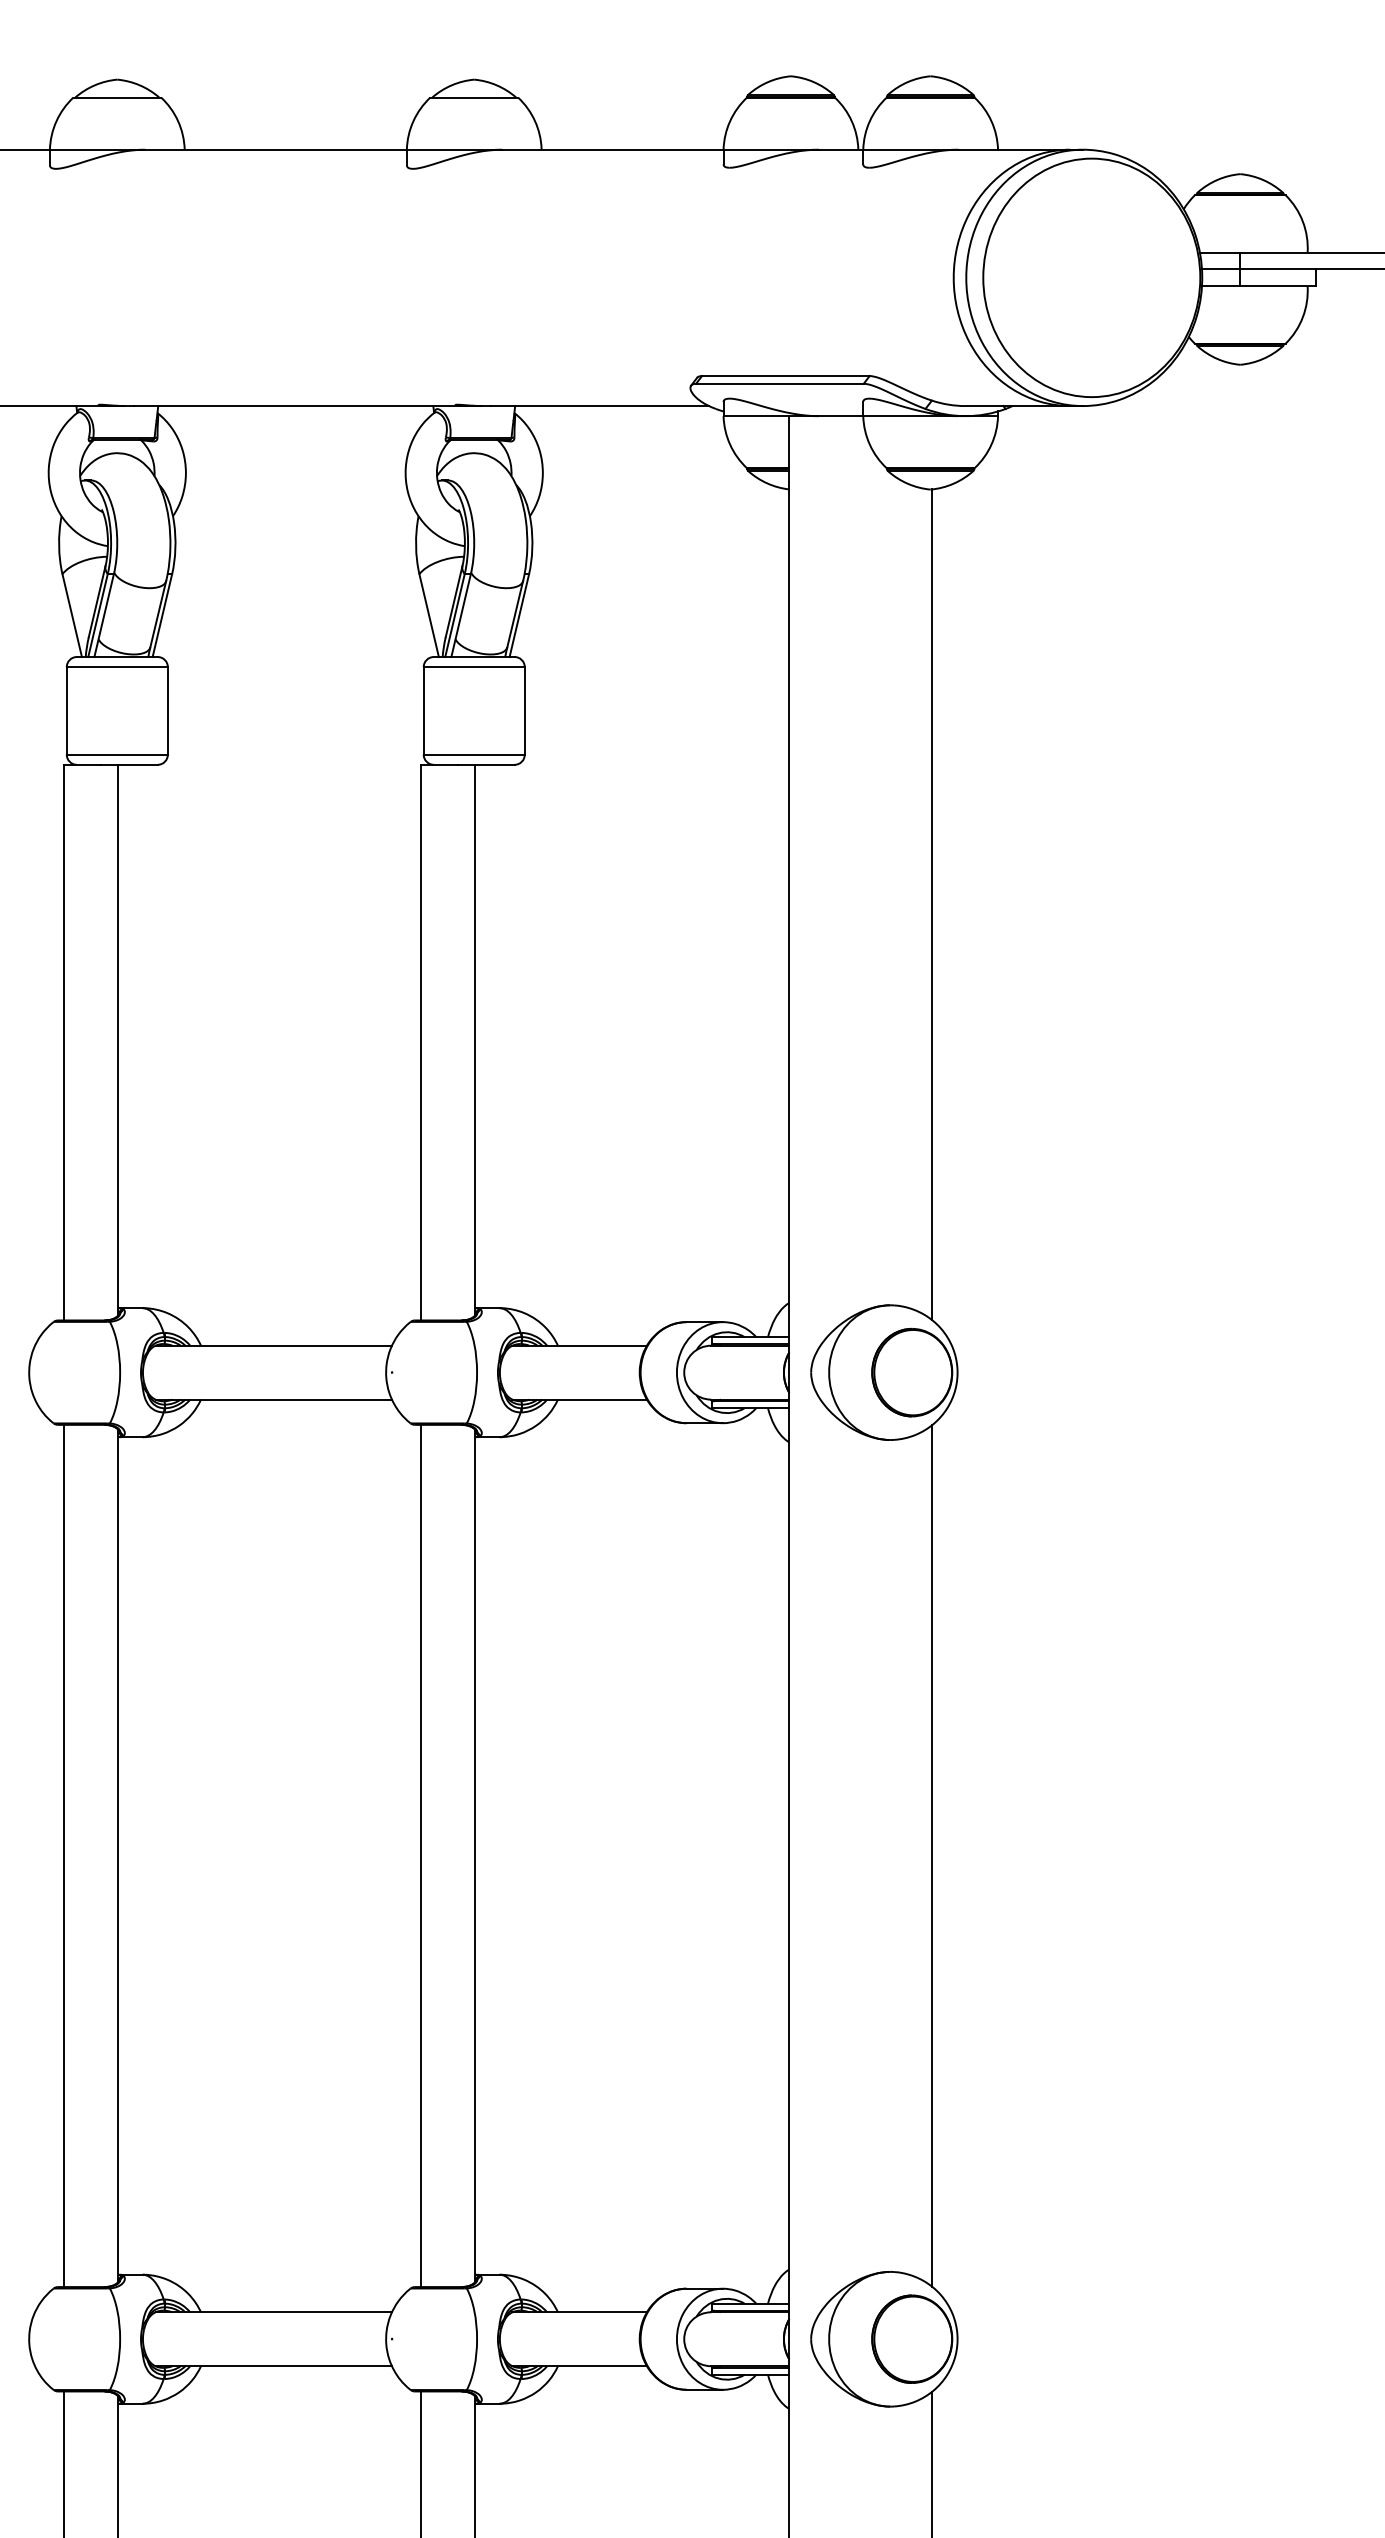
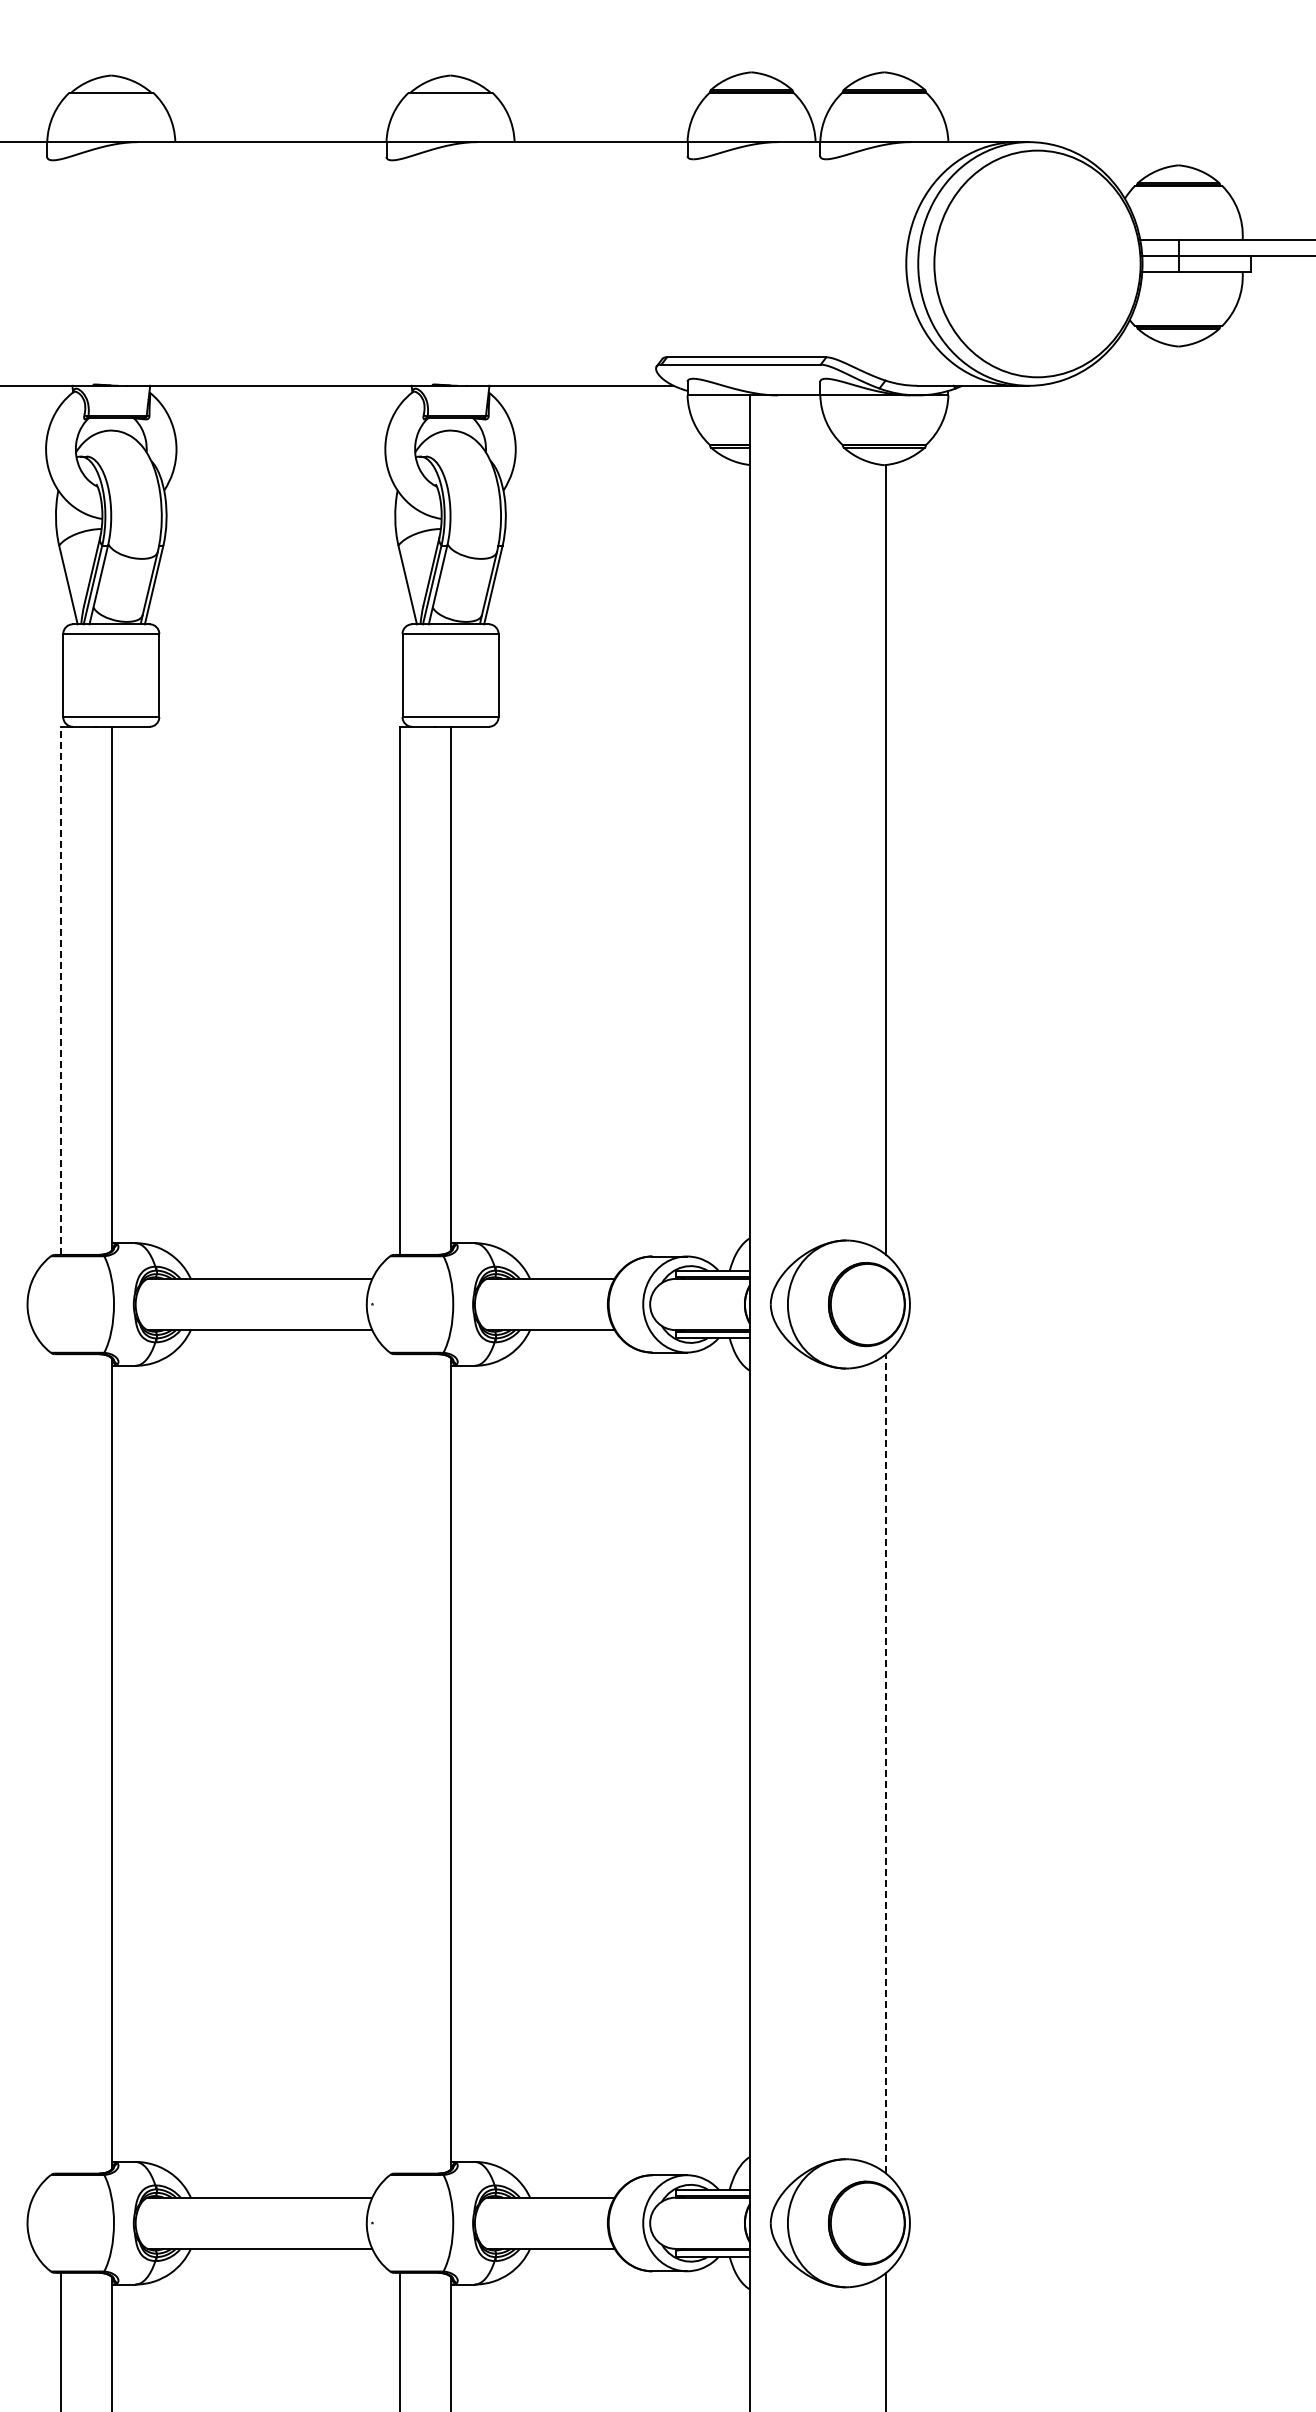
line: (63, 1042) -> (60, 990), solid -> dashed
line: (63, 1855) -> (60, 1763), removed
line: (421, 1855) -> (400, 1763), removed
line: (931, 1855) -> (885, 1763), solid -> dashed

